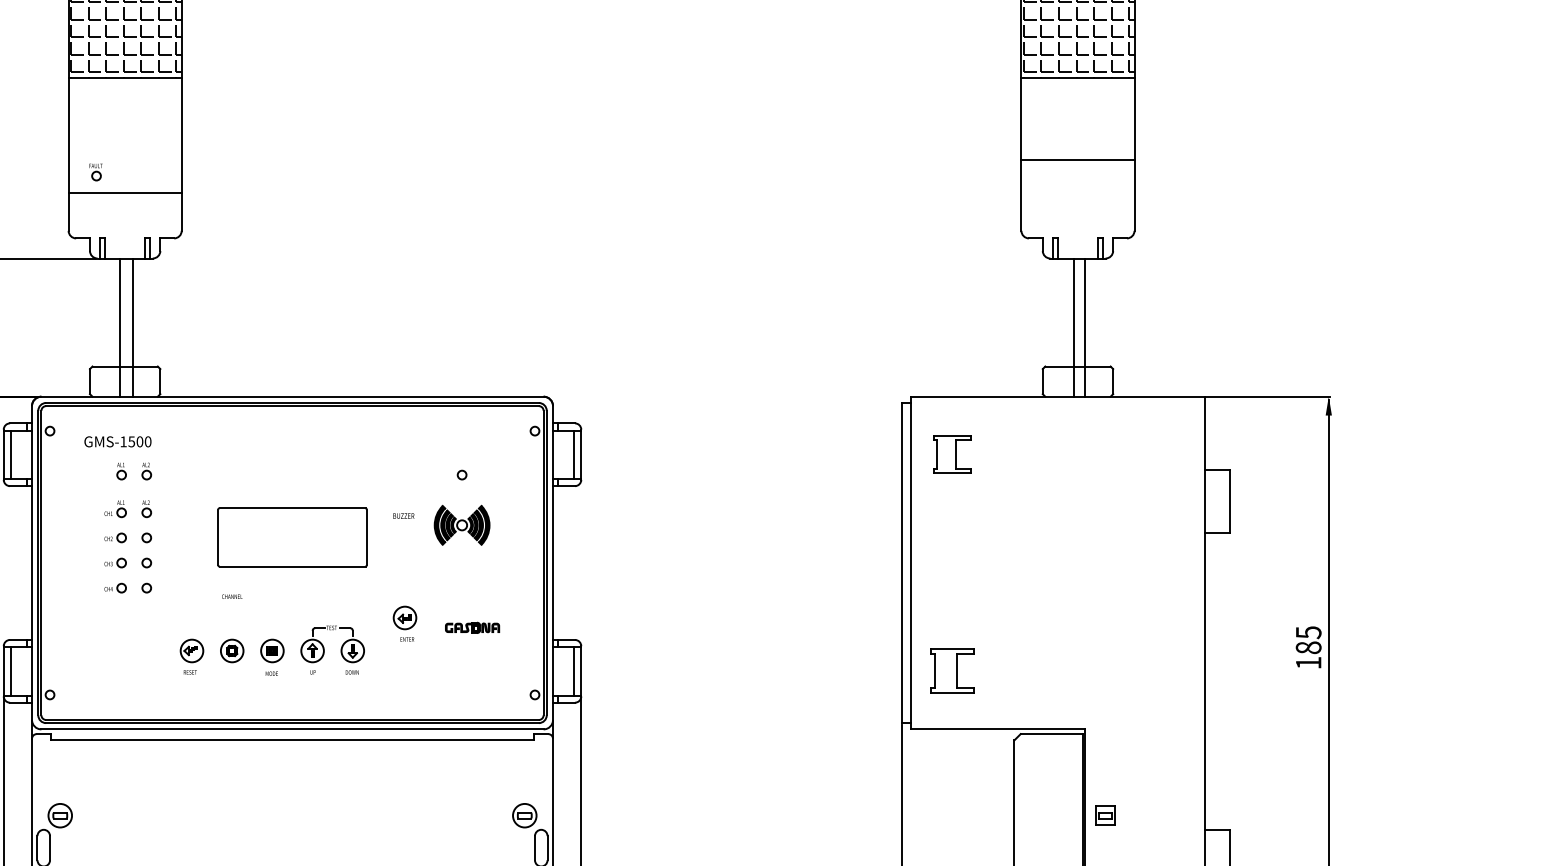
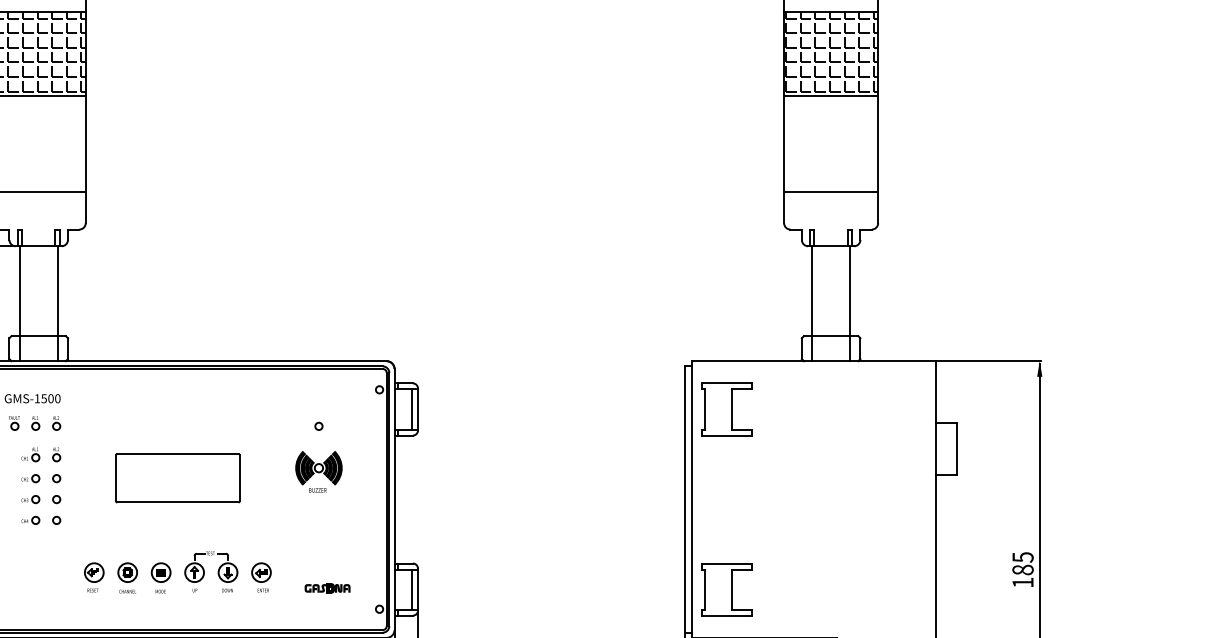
line: (1077, 160) -> (830, 192), moved
part: (95, 172) -> (14, 423), moved
line: (119, 327) -> (57, 303), moved
line: (132, 327) -> (19, 303), moved
line: (1073, 327) -> (849, 303), moved
line: (1085, 327) -> (812, 303), moved
part: (952, 454) -> (726, 409), size x1.67
text: (403, 515) -> (317, 489), moved
text: (232, 596) -> (127, 591), moved
part: (404, 623) -> (261, 577), moved
part: (472, 627) -> (327, 588), moved
part: (952, 671) -> (726, 589), size x1.43

